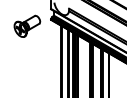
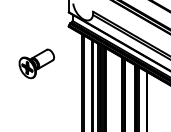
part: (27, 25) -> (36, 62), moved

